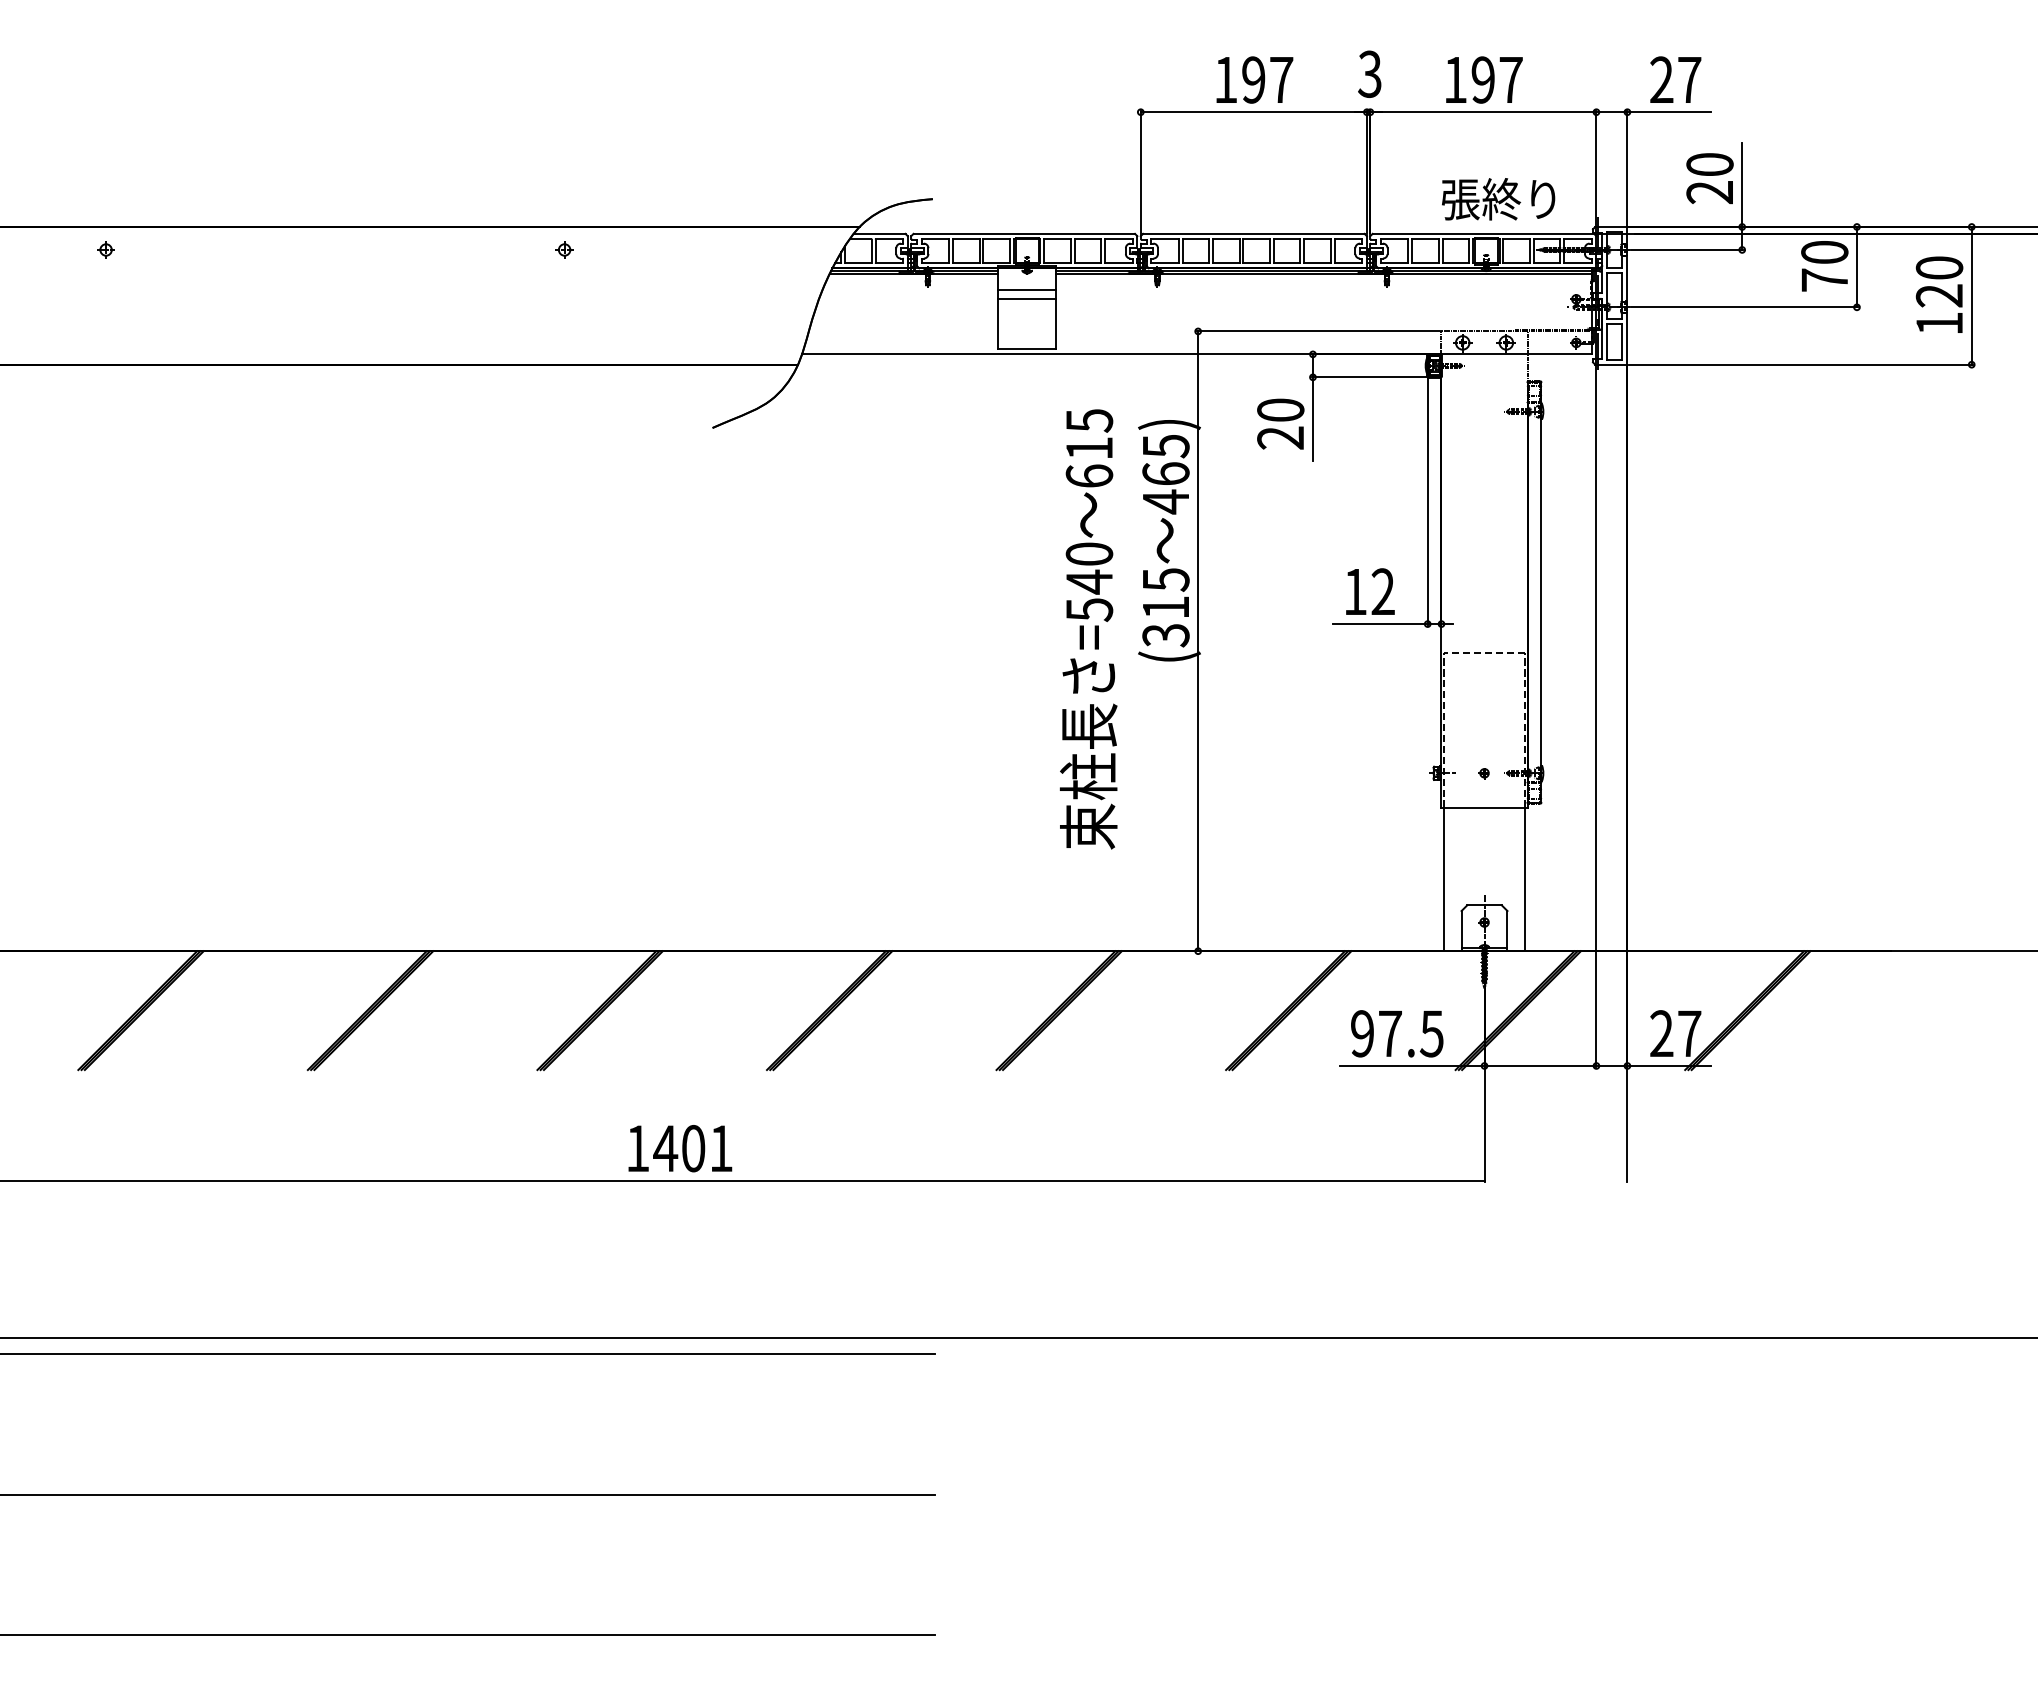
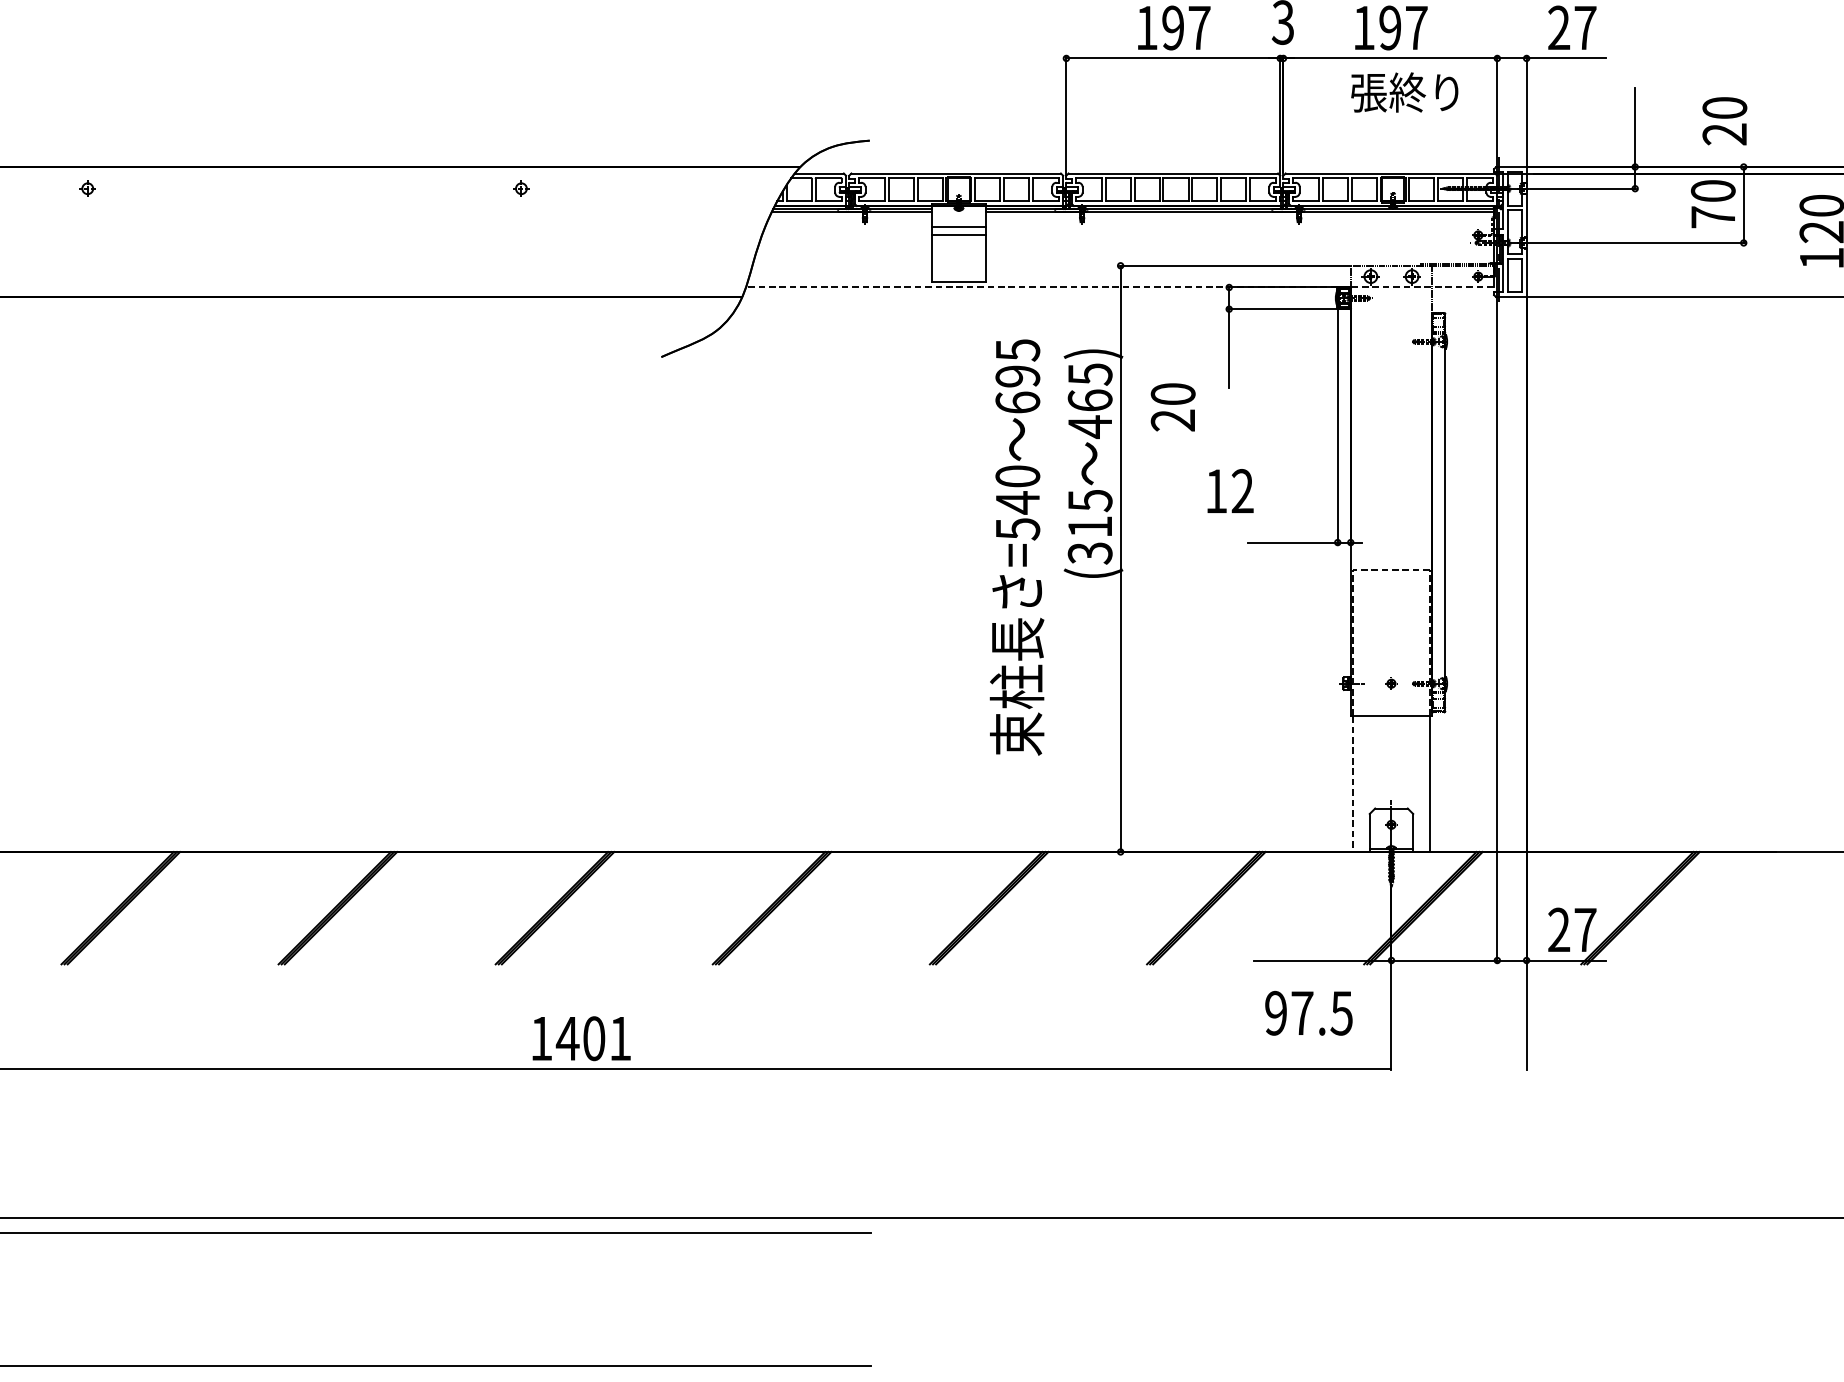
text: (1709, 178) -> (1724, 121), moved
text: (1498, 199) -> (1404, 92), moved
line: (1196, 354) -> (1119, 287), solid -> dashed
text: (1280, 423) -> (1172, 406), moved
text: (1089, 448) -> (1017, 376), 615 -> 695
text: (1370, 591) -> (1230, 490), moved
line: (1444, 879) -> (1353, 784), solid -> dashed
text: (1397, 1033) -> (1309, 1013), moved
text: (680, 1148) -> (581, 1038), moved

